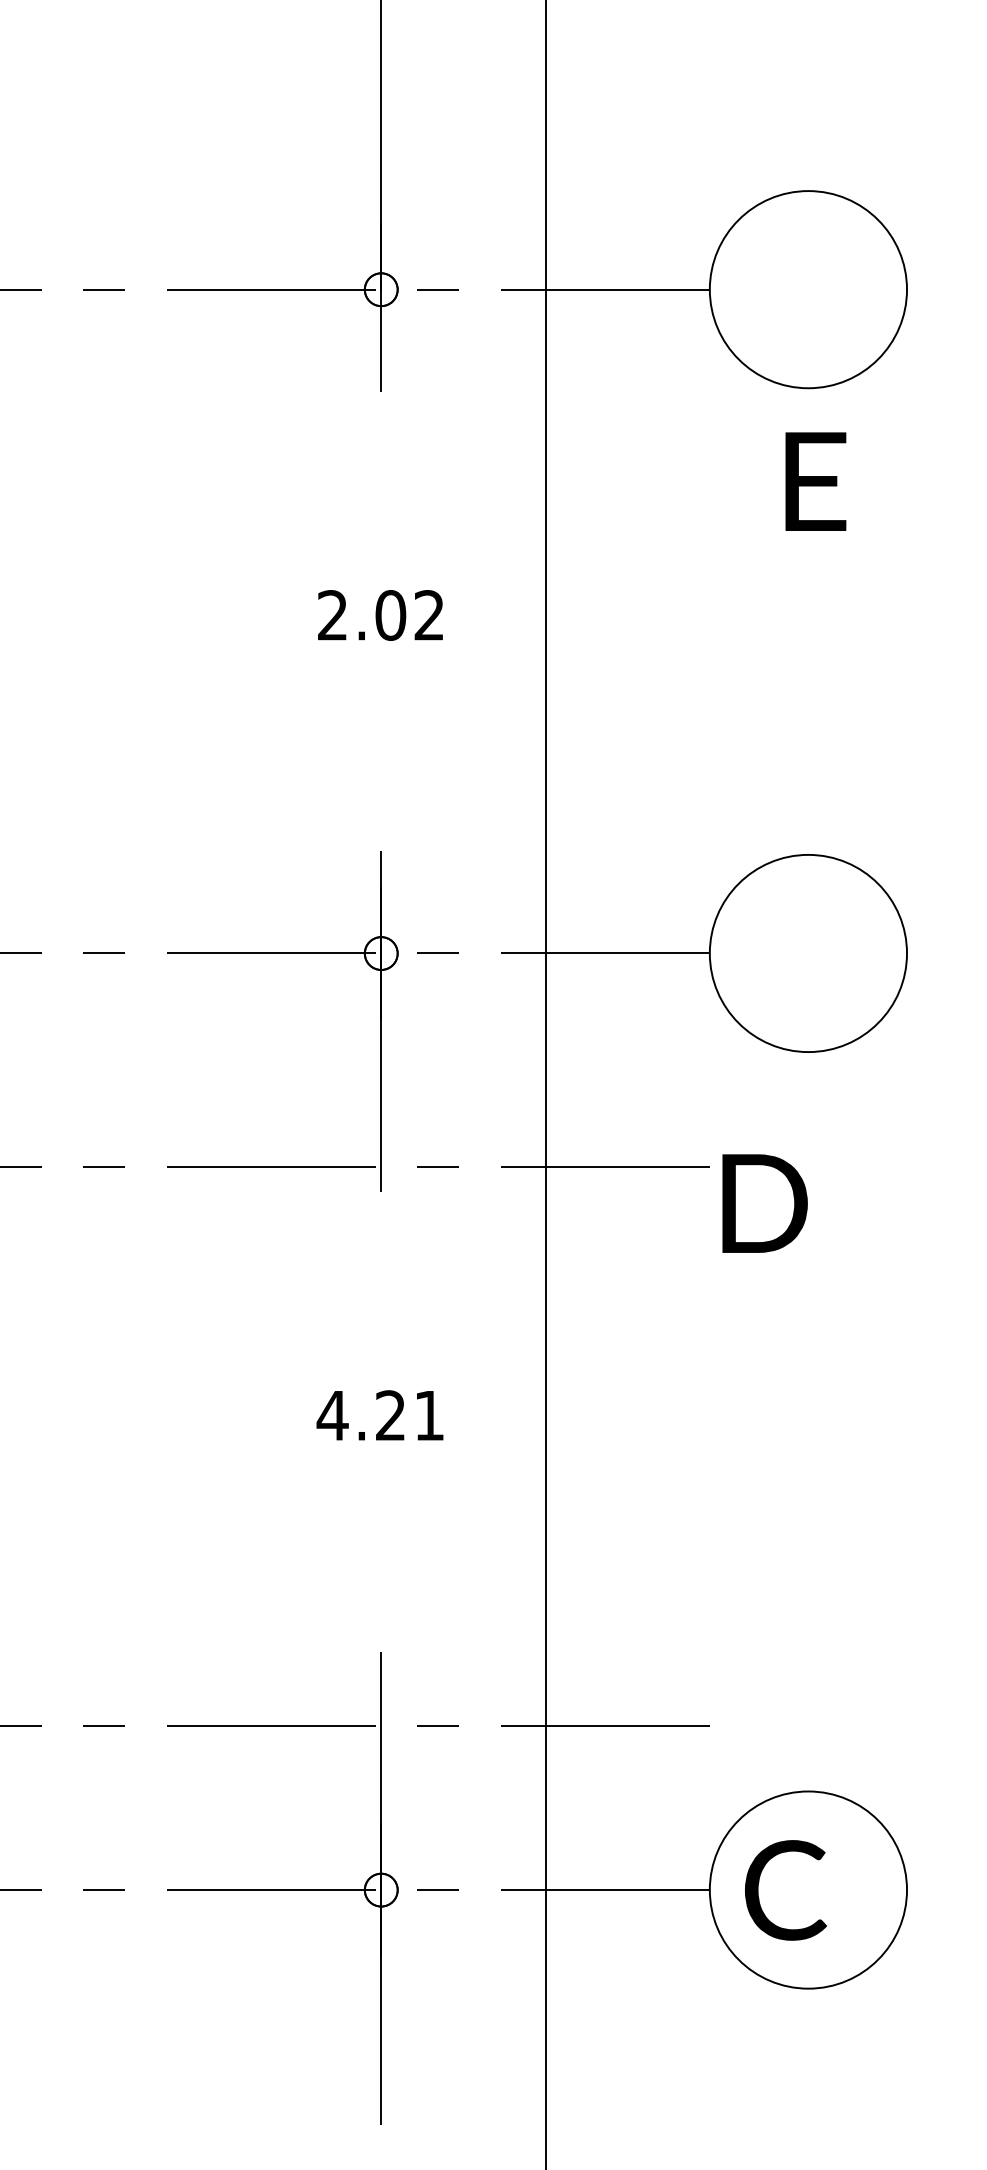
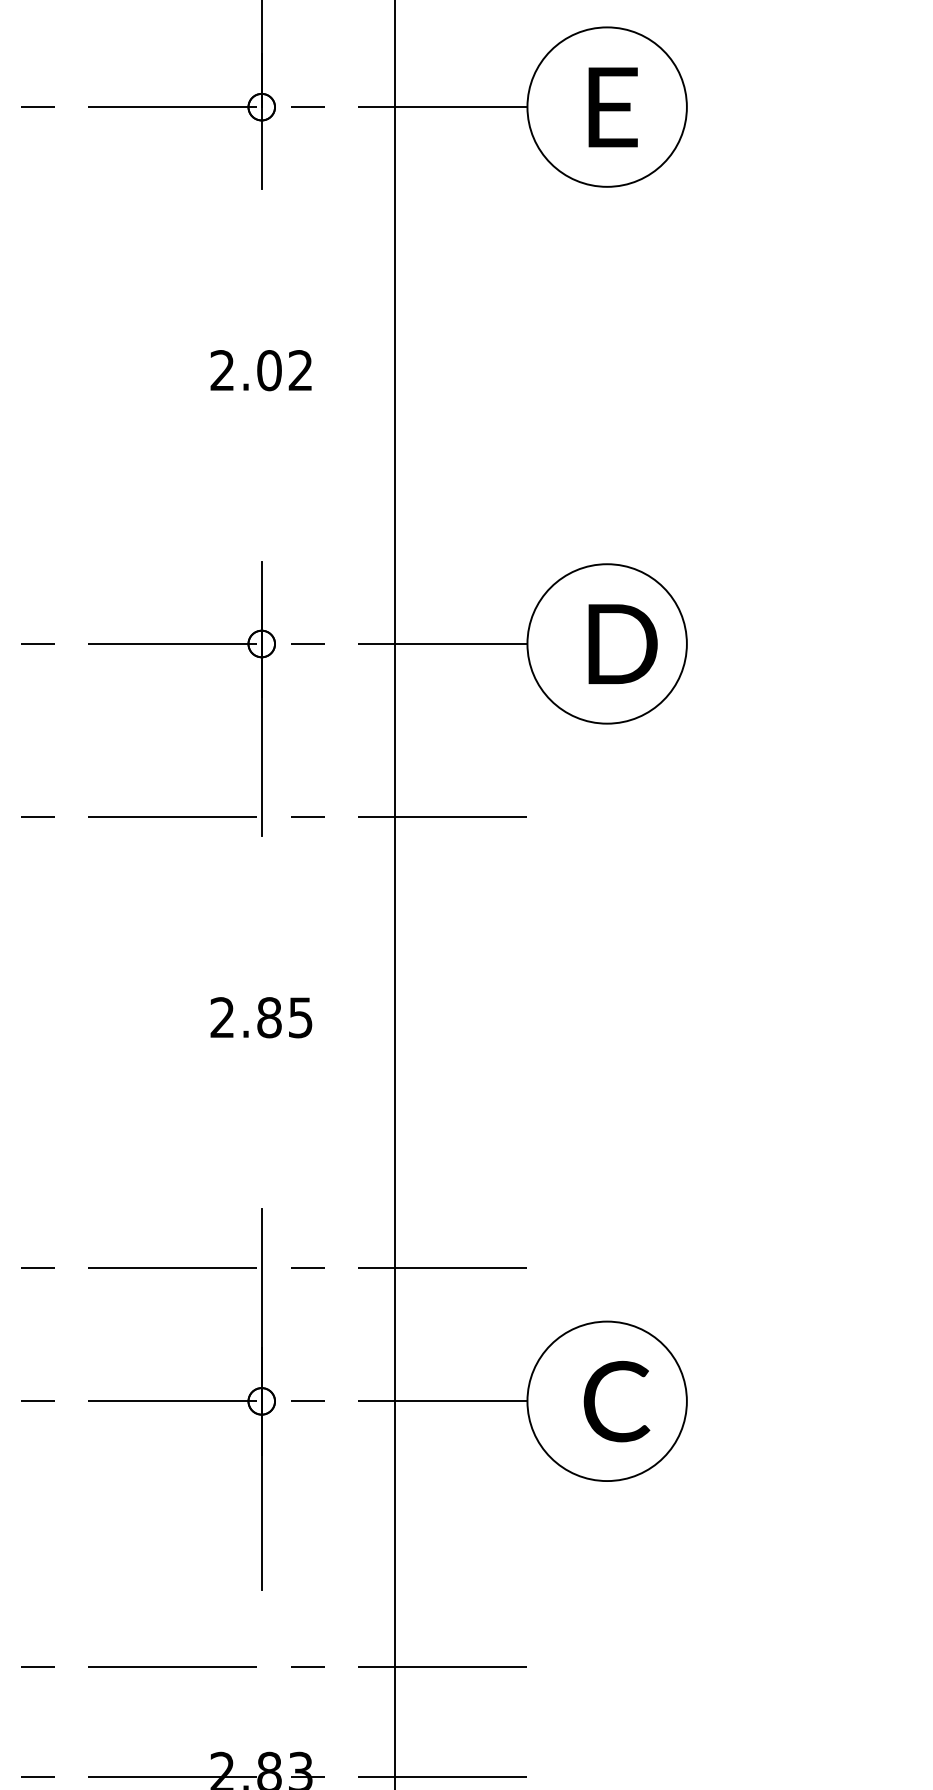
text: (814, 481) -> (612, 107), moved
text: (764, 1202) -> (622, 643), moved
text: (379, 1415) -> (260, 1017), 4.21 -> 2.85
text: (785, 1890) -> (616, 1401), moved

